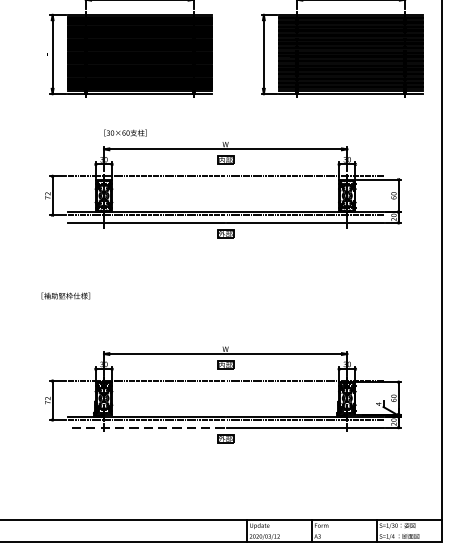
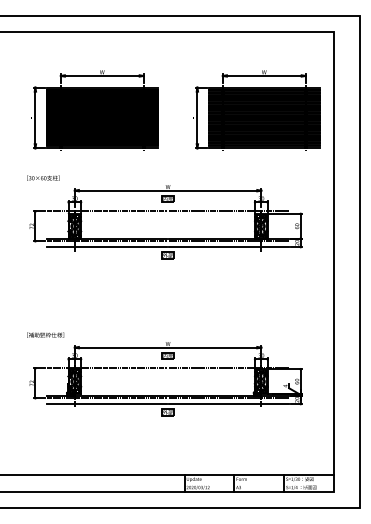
text: (125, 132) -> (43, 177), moved
text: (65, 295) -> (45, 334), moved
line: (145, 428) -> (106, 404), dashed -> solid

